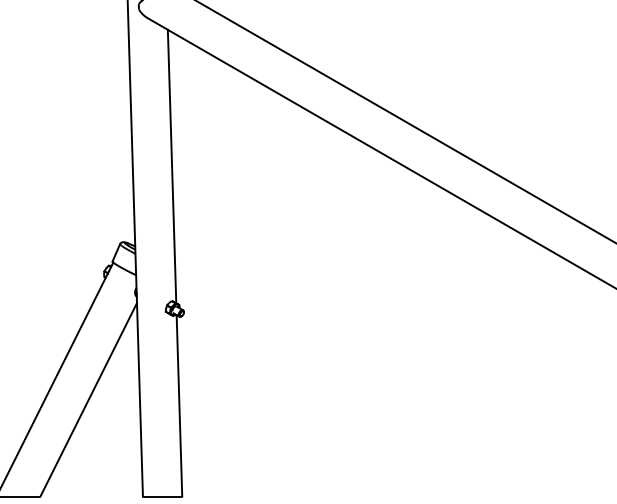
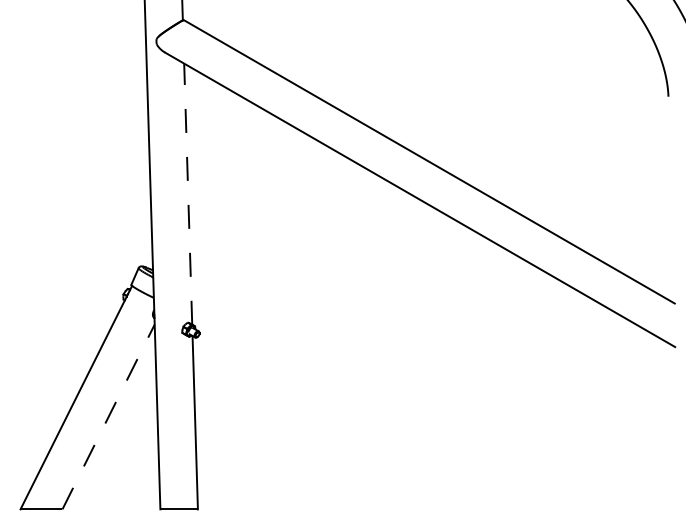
line: (172, 166) -> (188, 194), solid -> dashed
line: (88, 399) -> (108, 416), solid -> dashed

